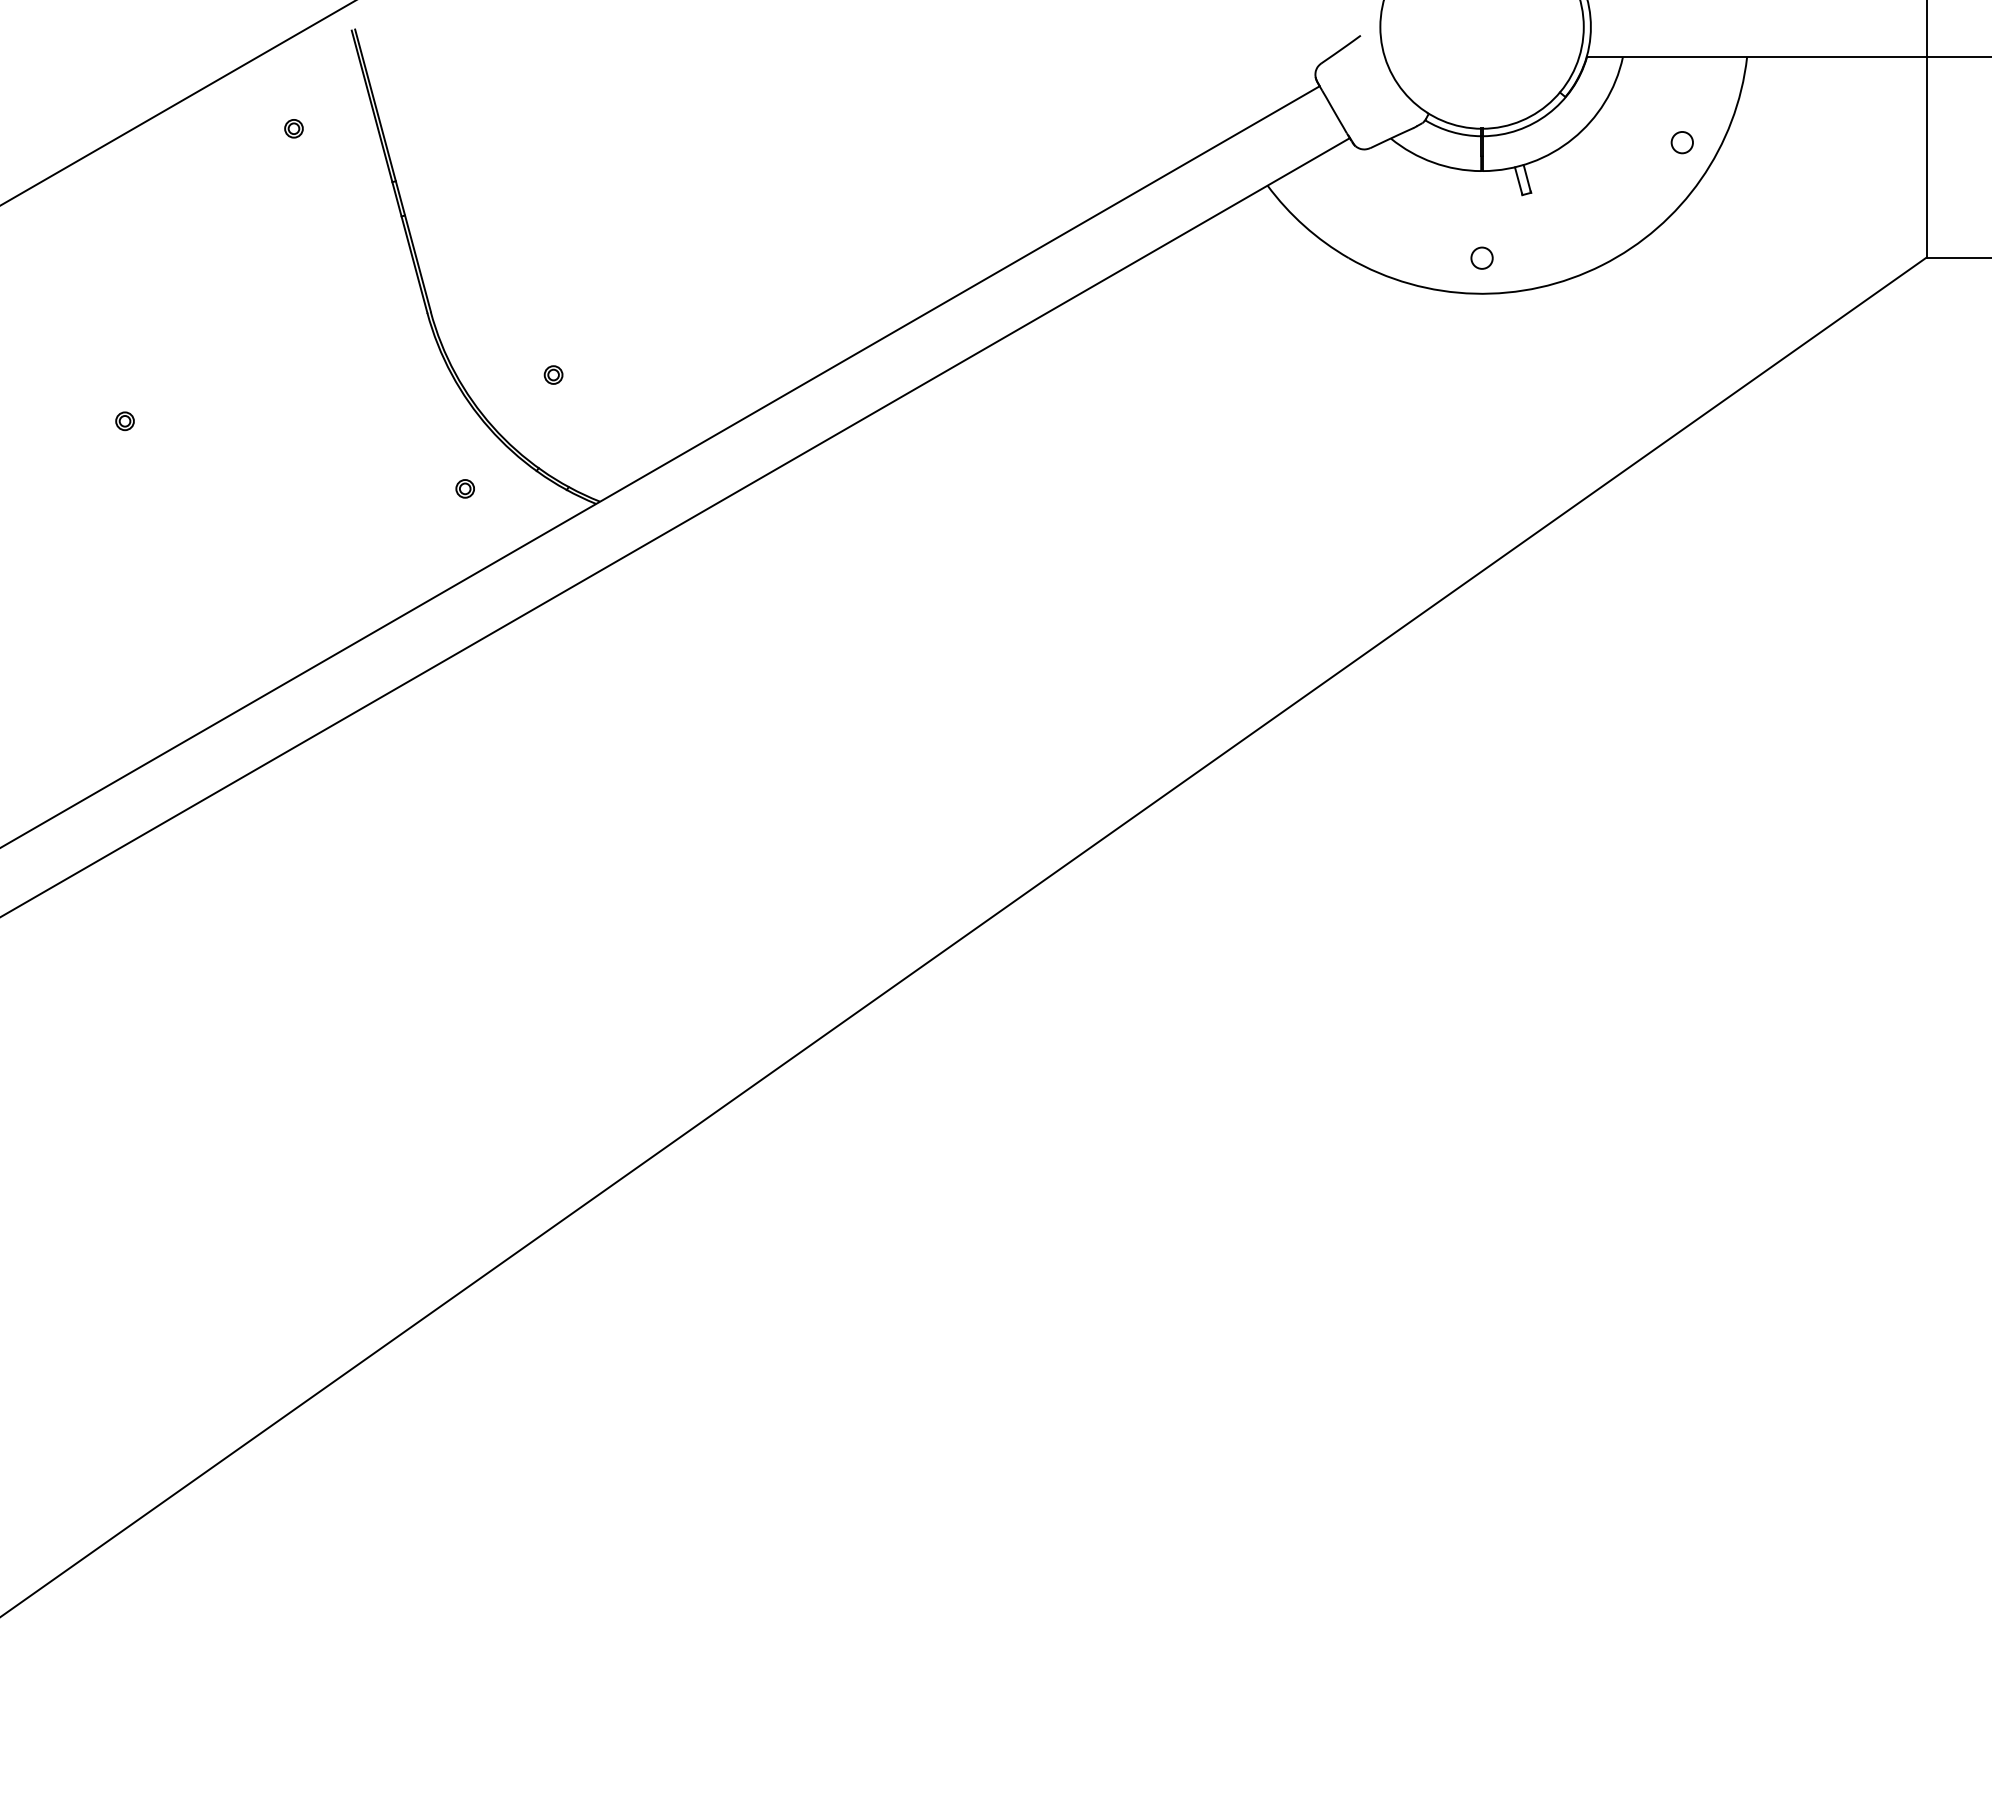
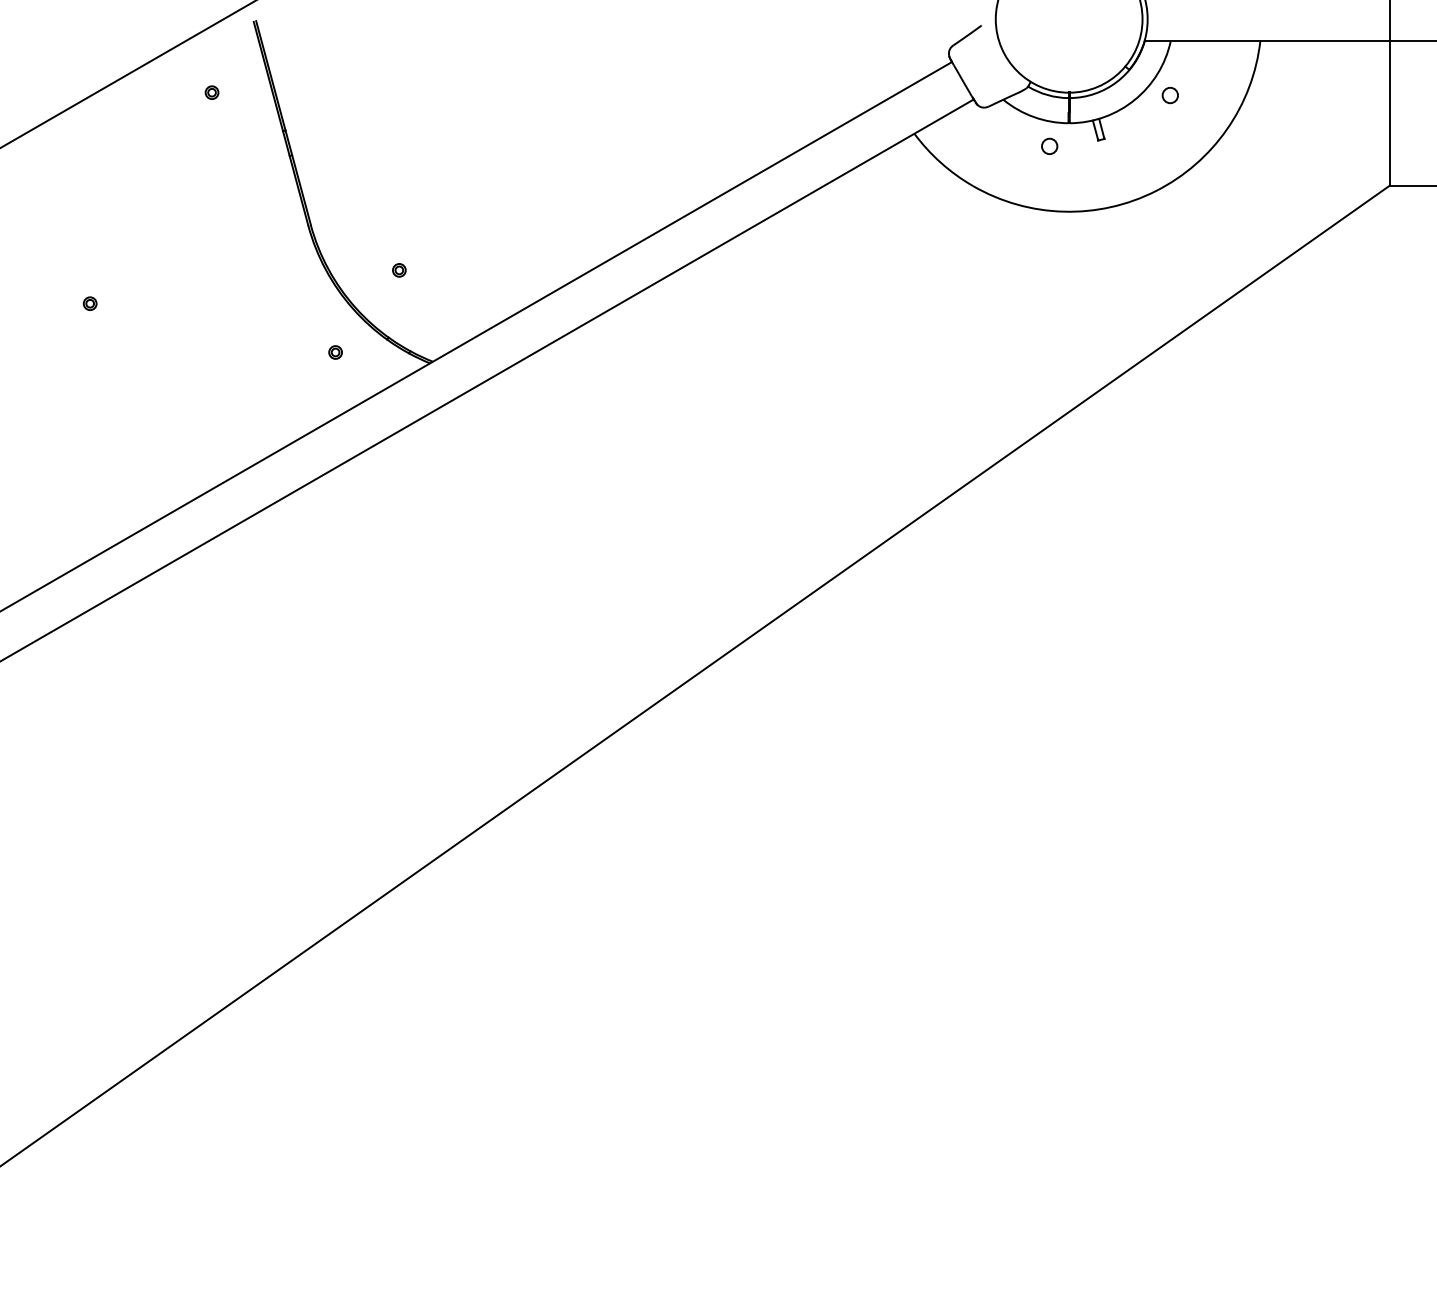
circle: (1681, 142) -> (1169, 95), moved
circle: (1481, 257) -> (1049, 145), moved

